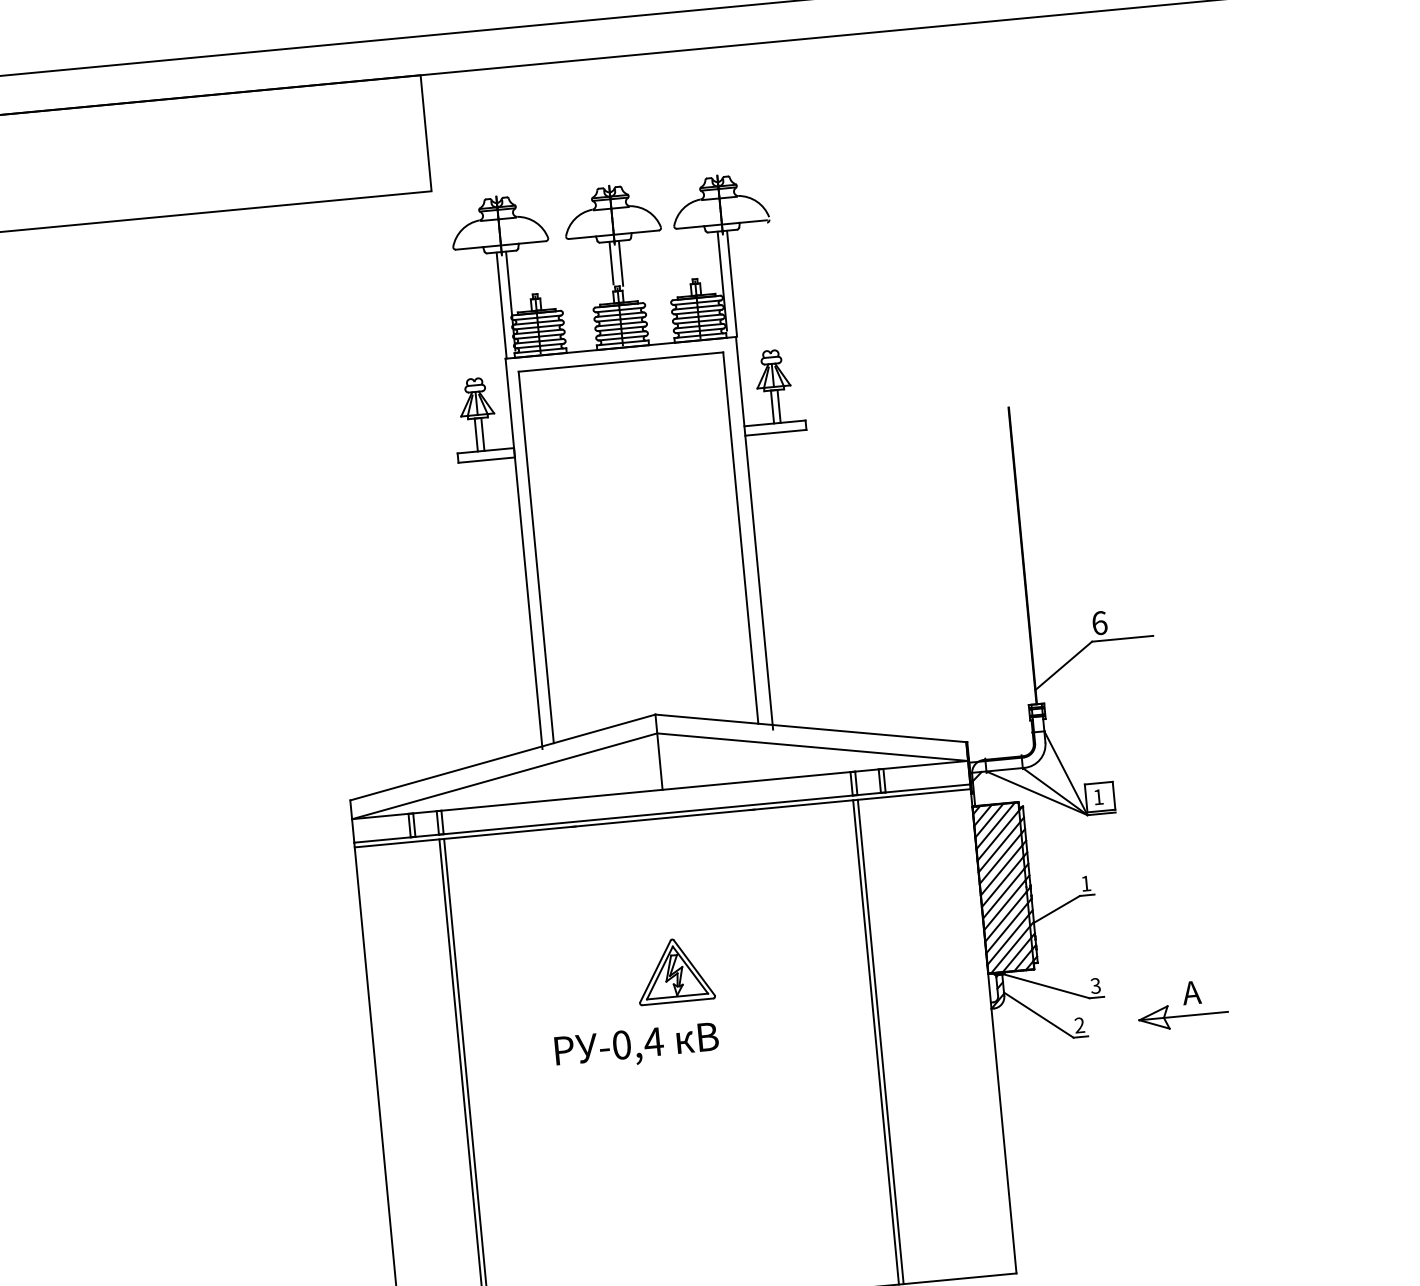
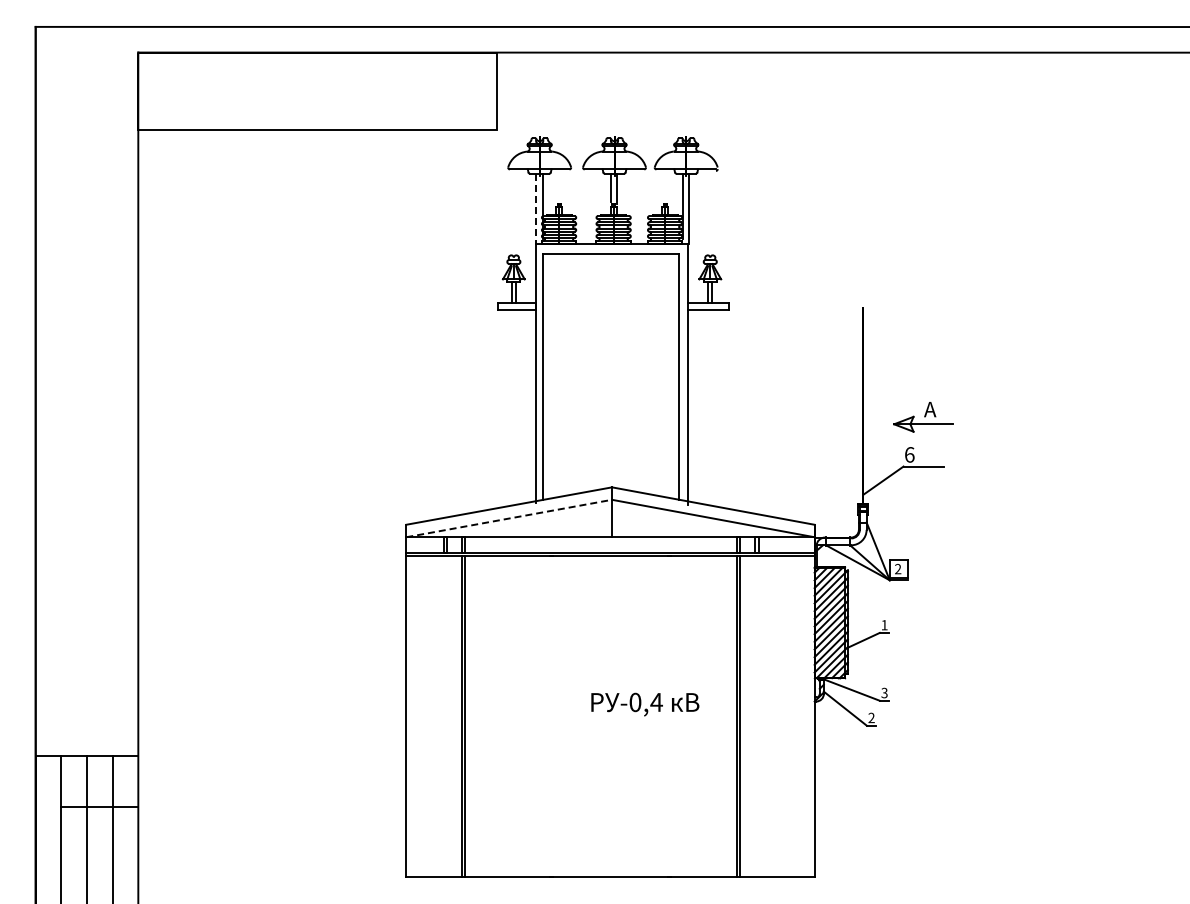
line: (501, 306) -> (536, 209), solid -> dashed
line: (505, 776) -> (509, 518), solid -> dashed
text: (1098, 796) -> (898, 568), 1 -> 2
part: (674, 970) -> (608, 656), removed
part: (1182, 1005) -> (923, 417), moved
text: (637, 1046) -> (645, 704), moved

